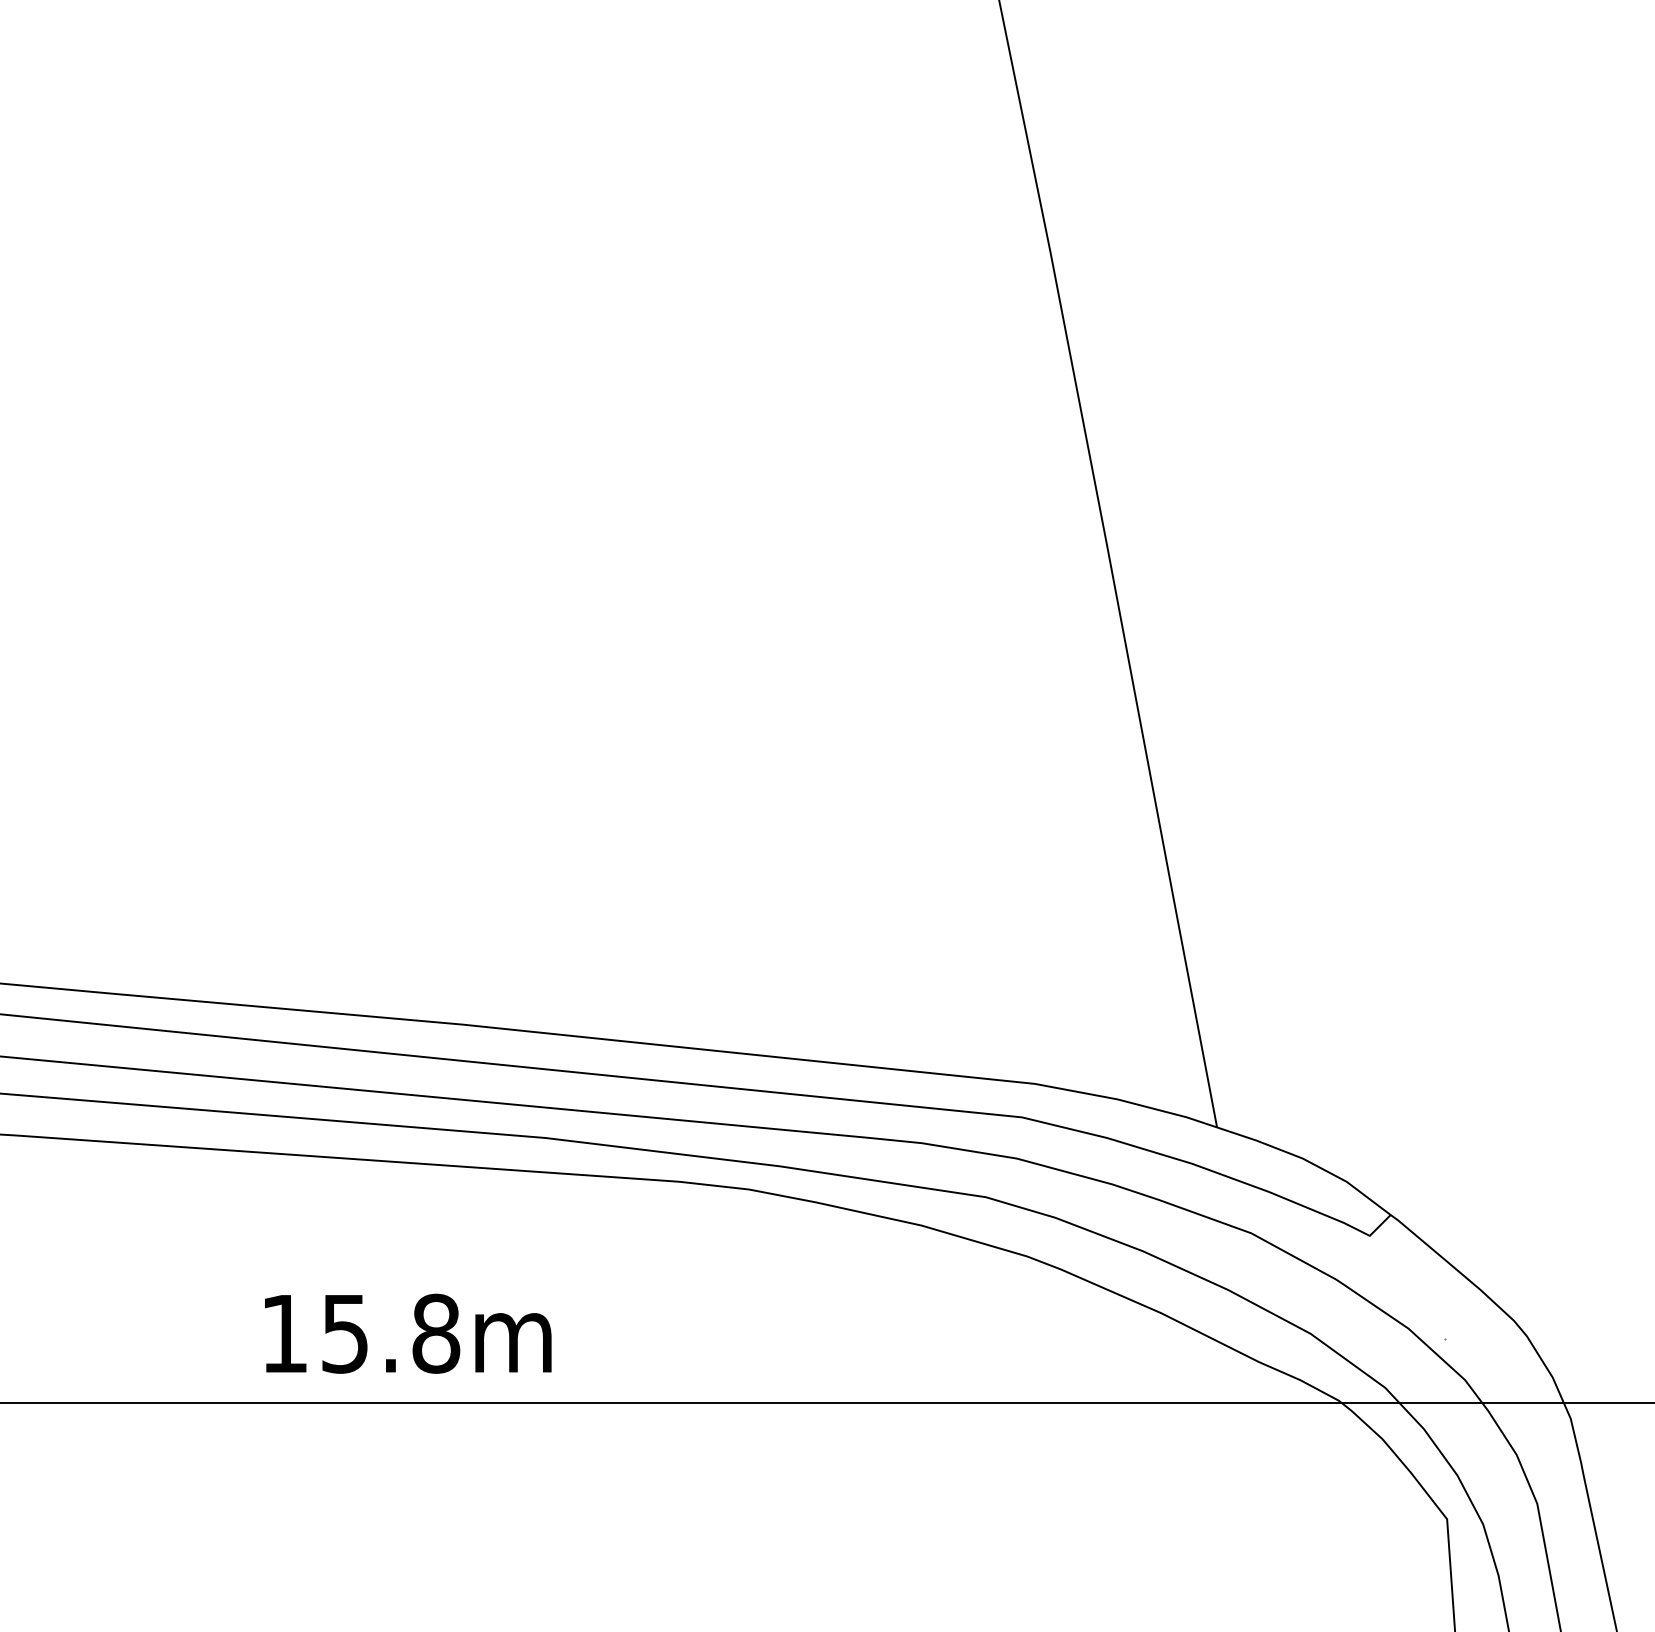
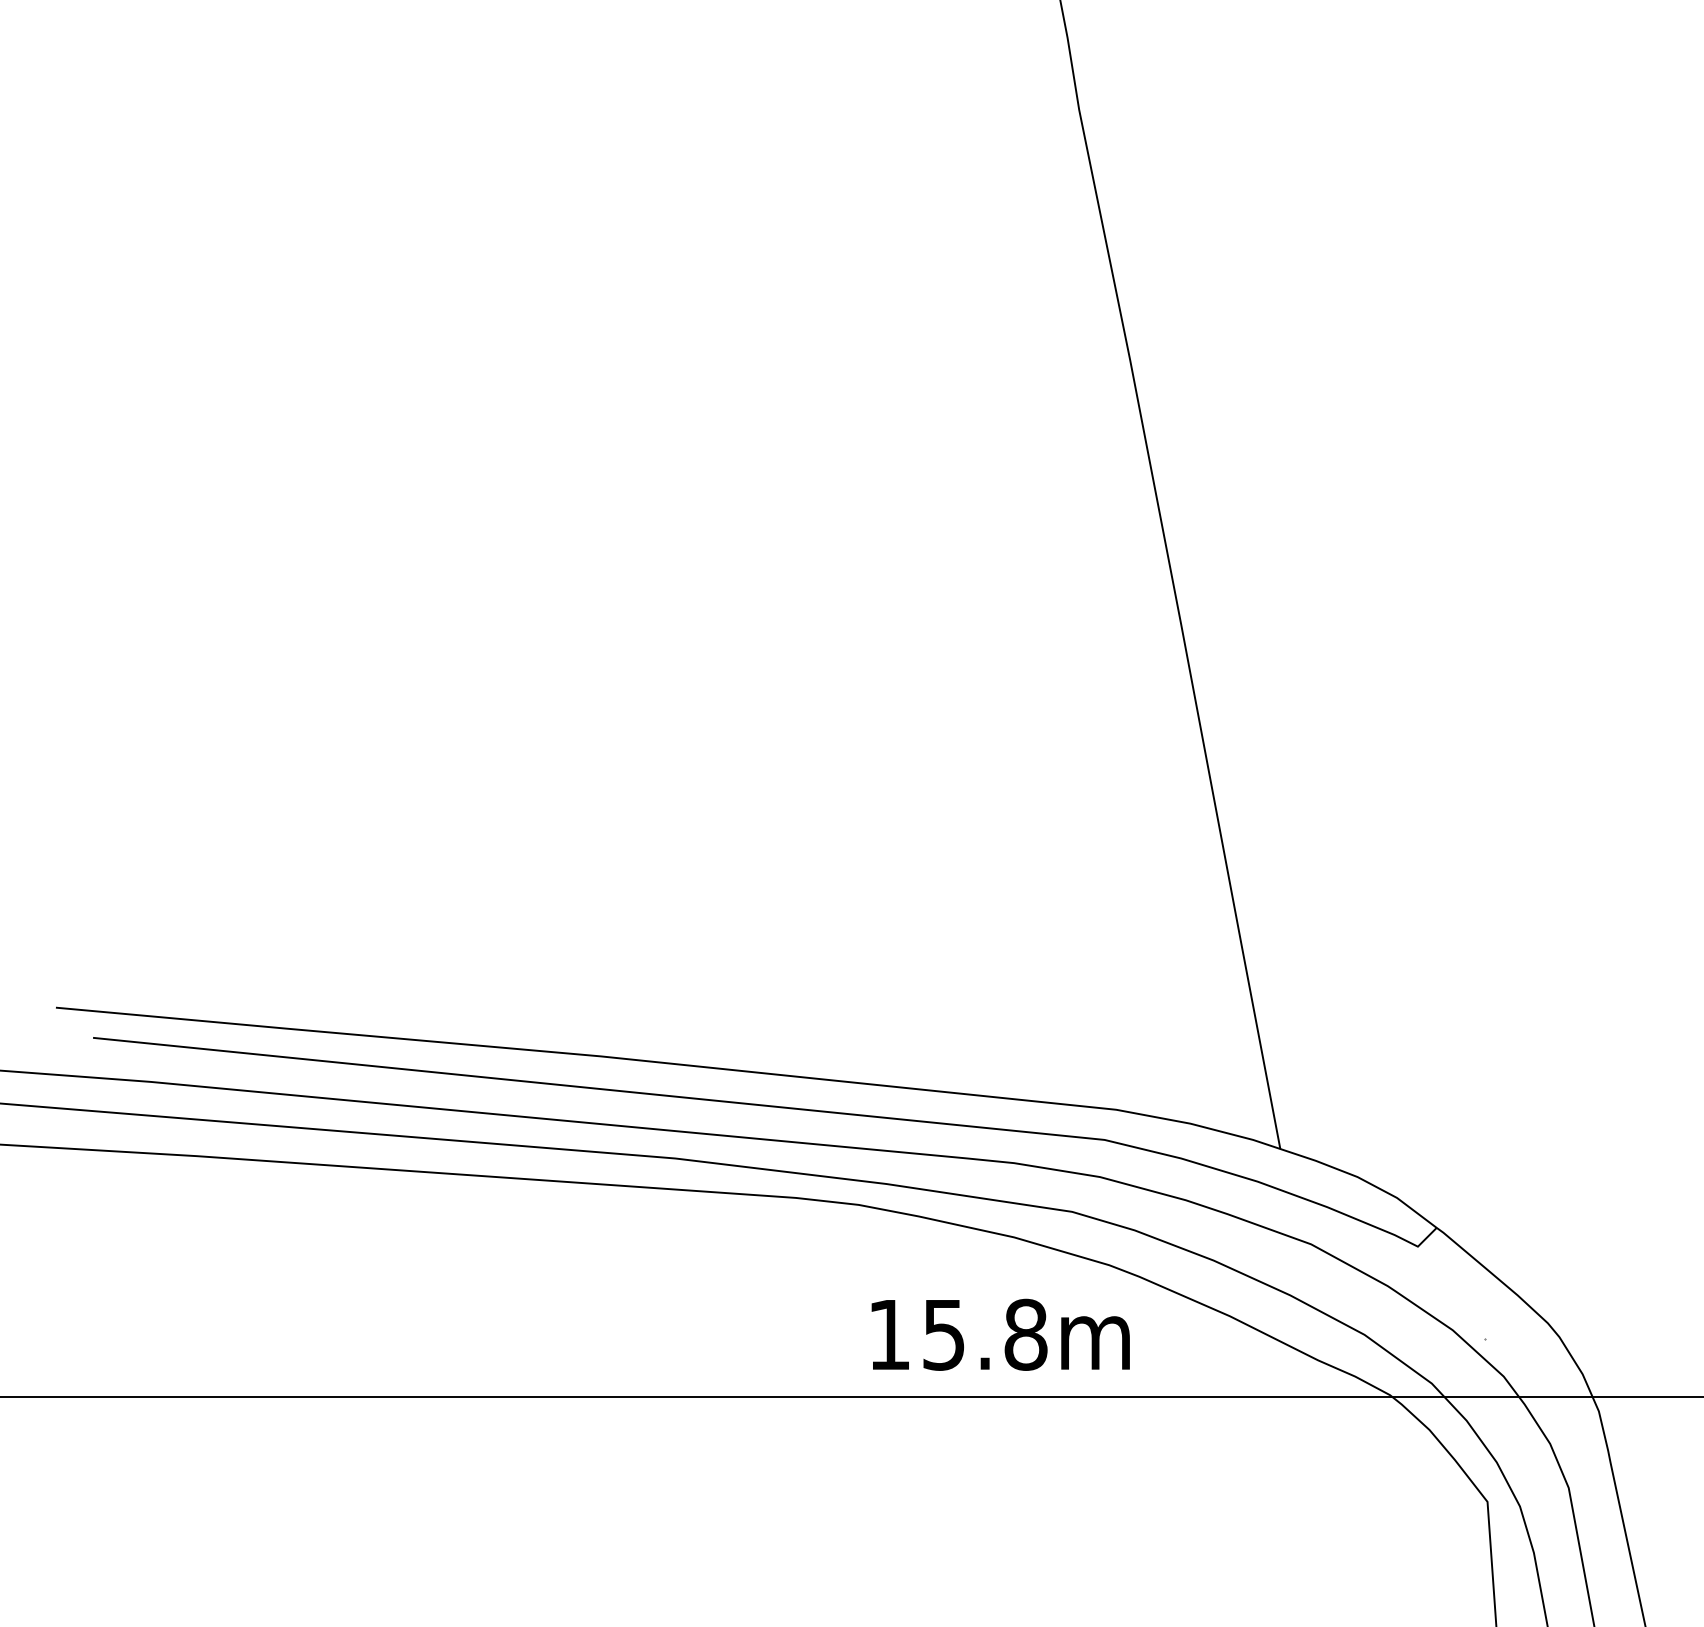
text: (407, 1333) -> (1000, 1334), moved

